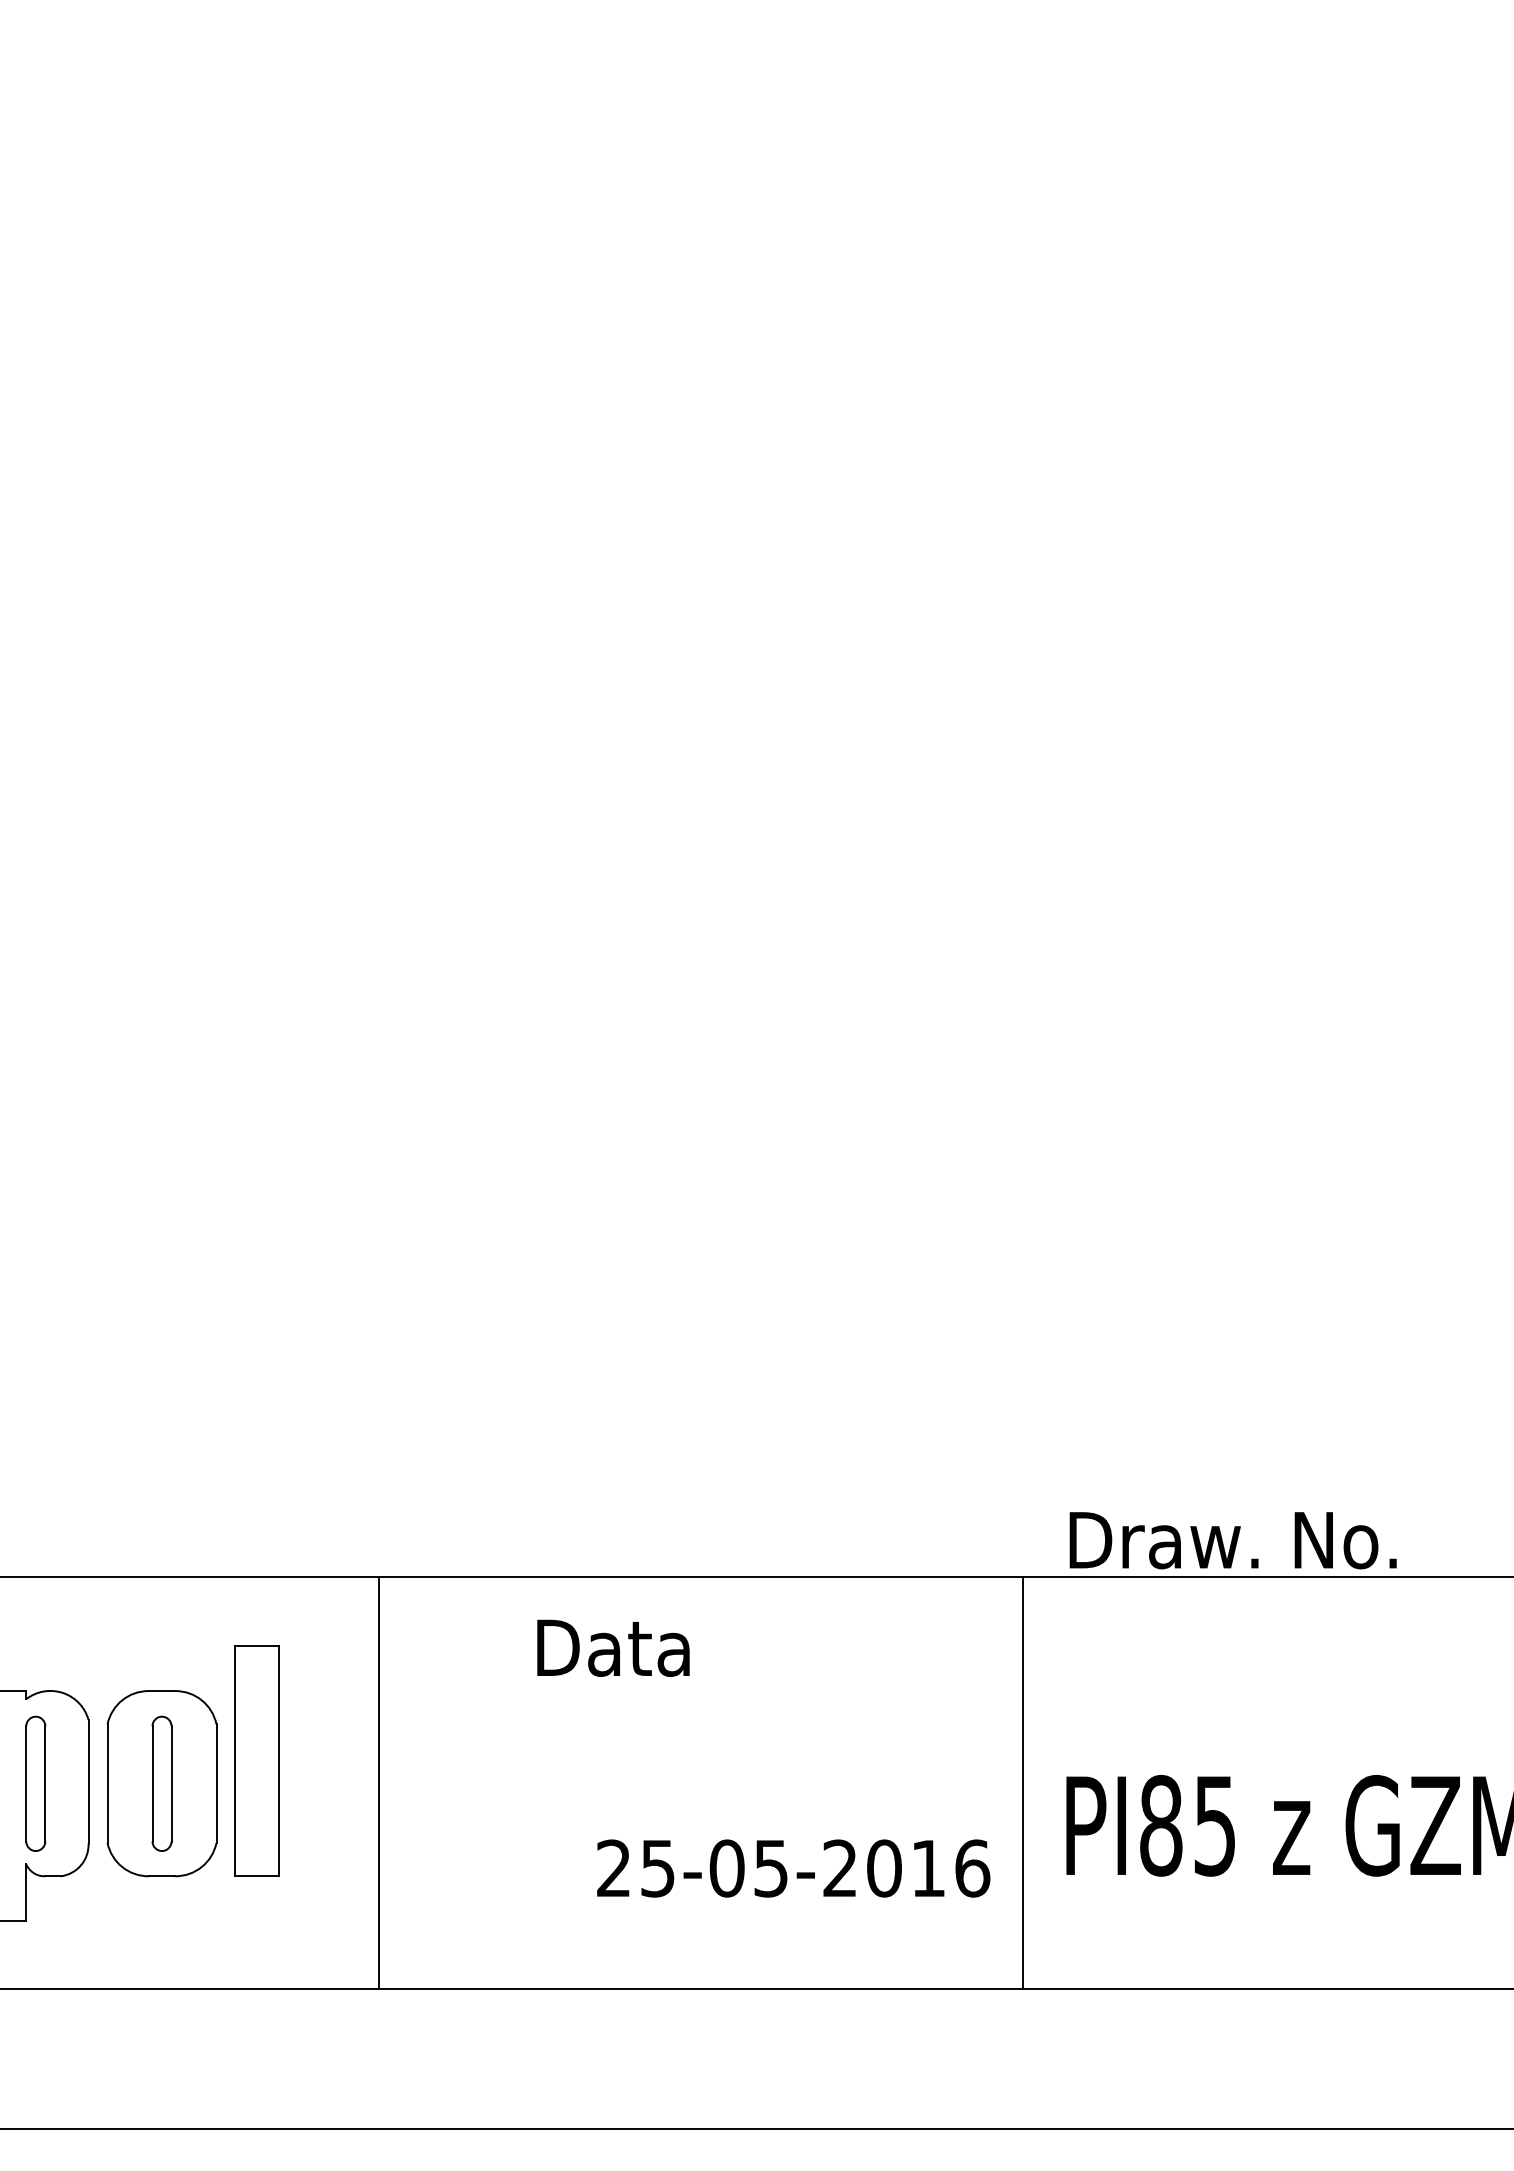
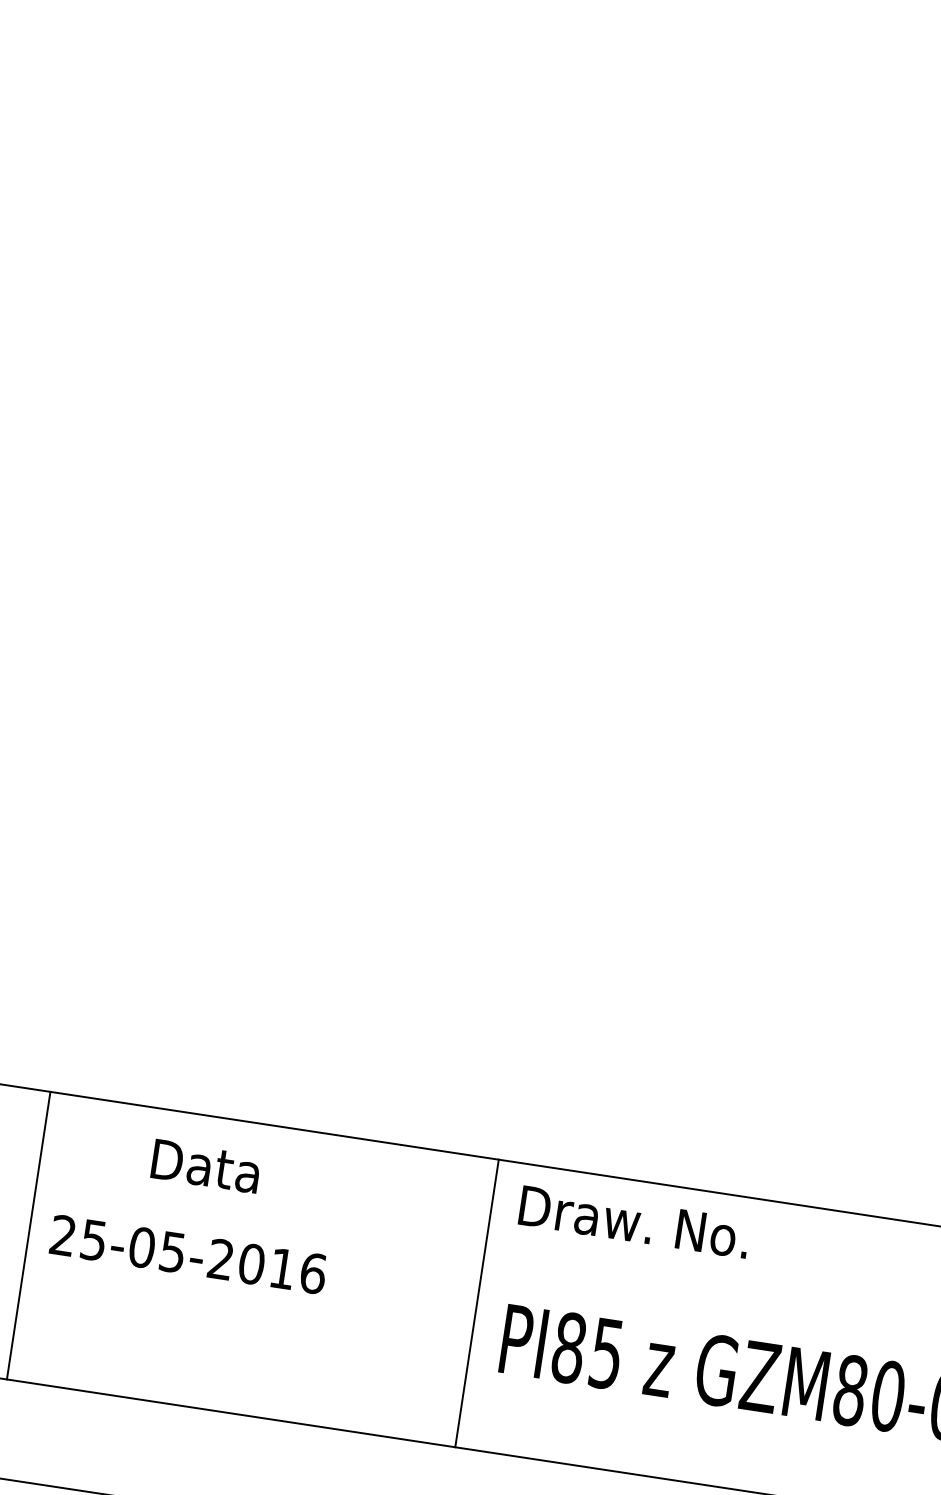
text: (1232, 1540) -> (634, 1222), moved
text: (793, 1868) -> (188, 1254), moved

